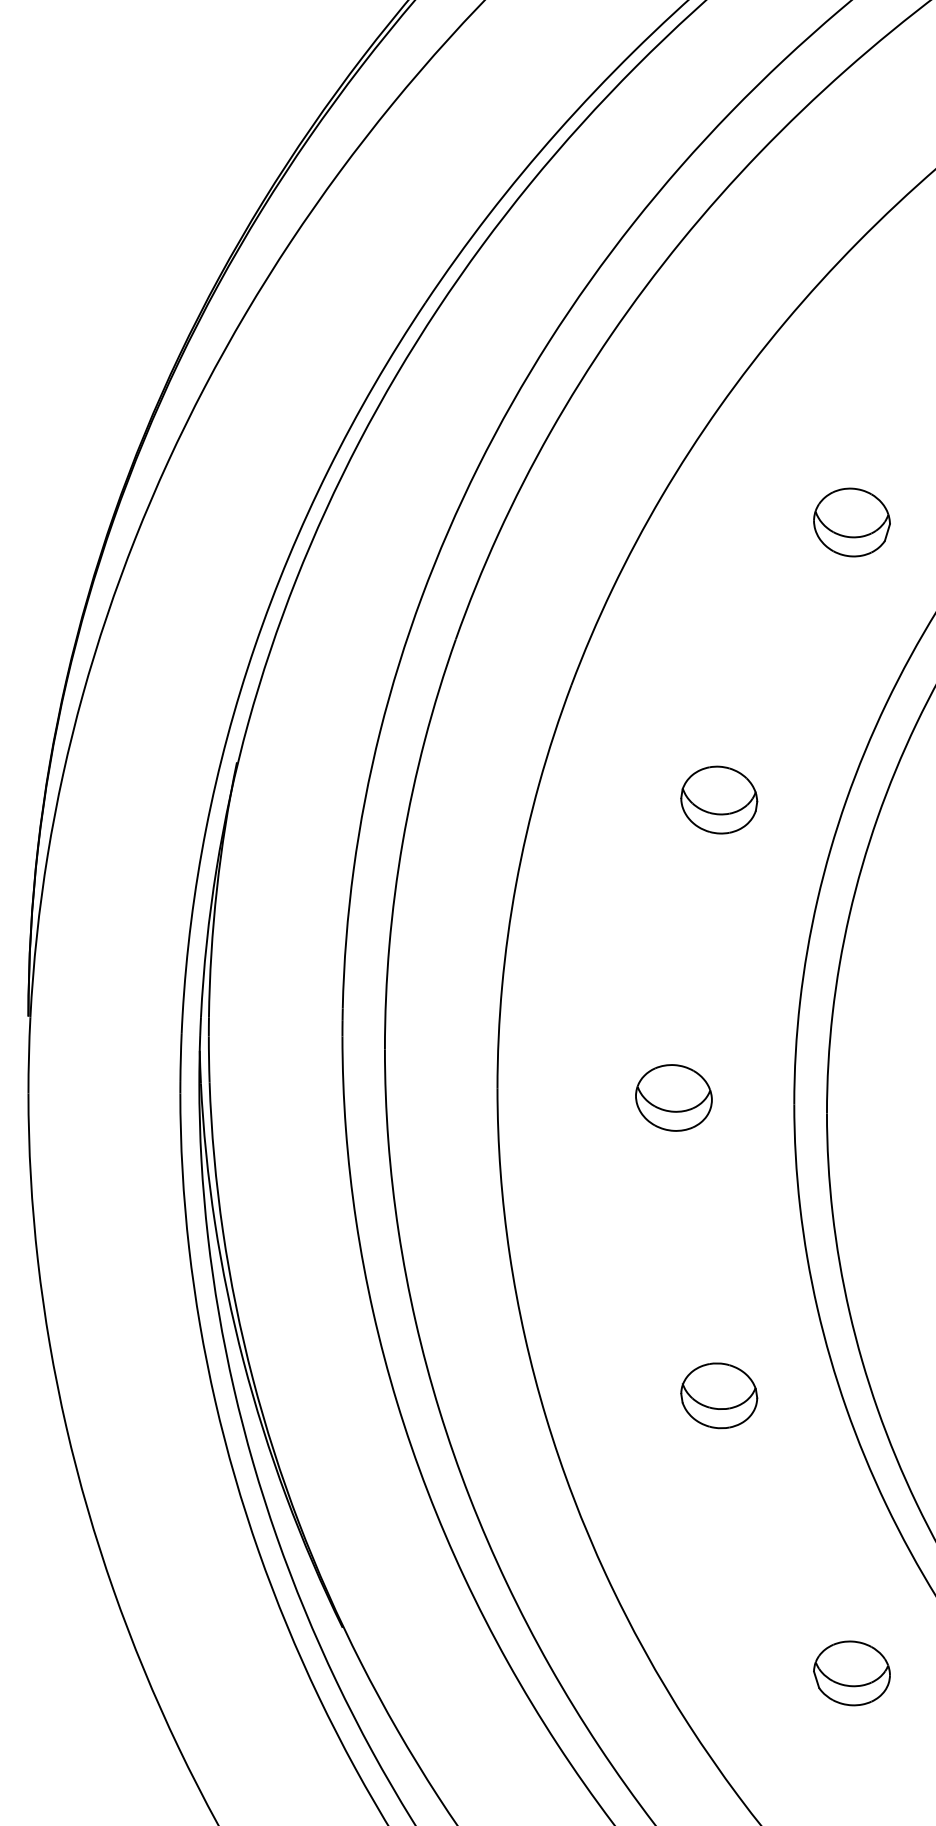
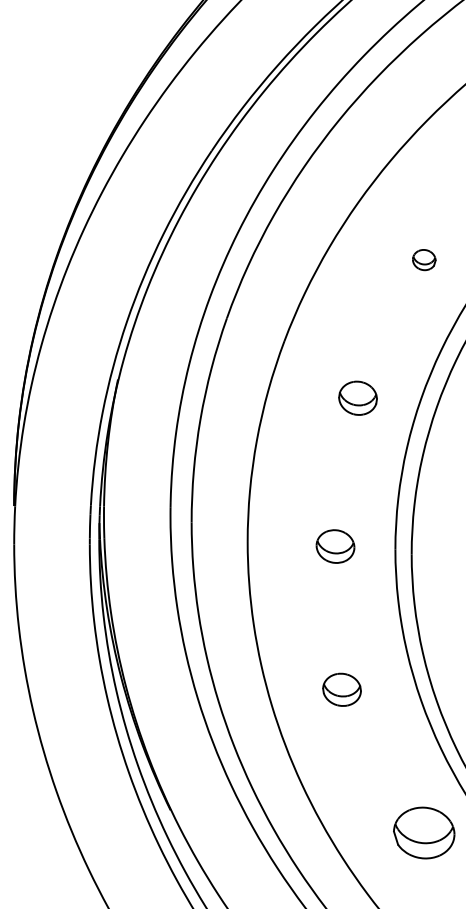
part: (852, 521) -> (424, 259), size x0.6
part: (718, 1395) -> (341, 689), moved
part: (850, 1672) -> (423, 832), size x1.6

